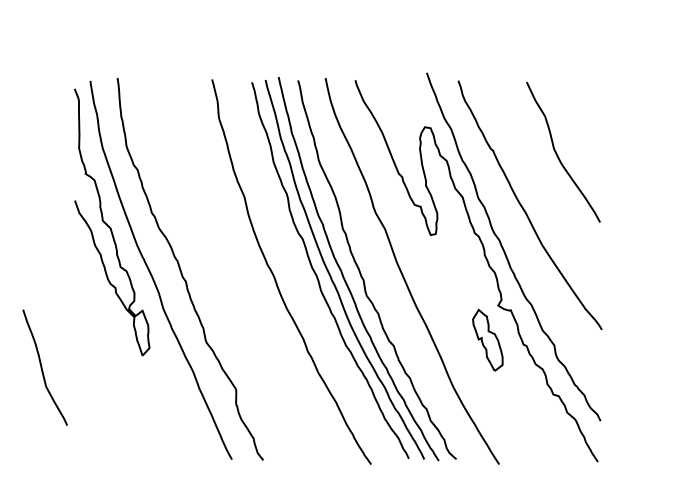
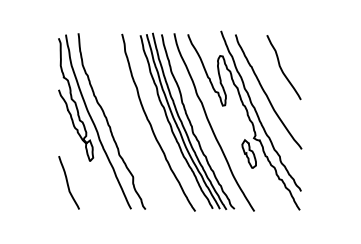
curve: (43, 366) -> (68, 182), moved

